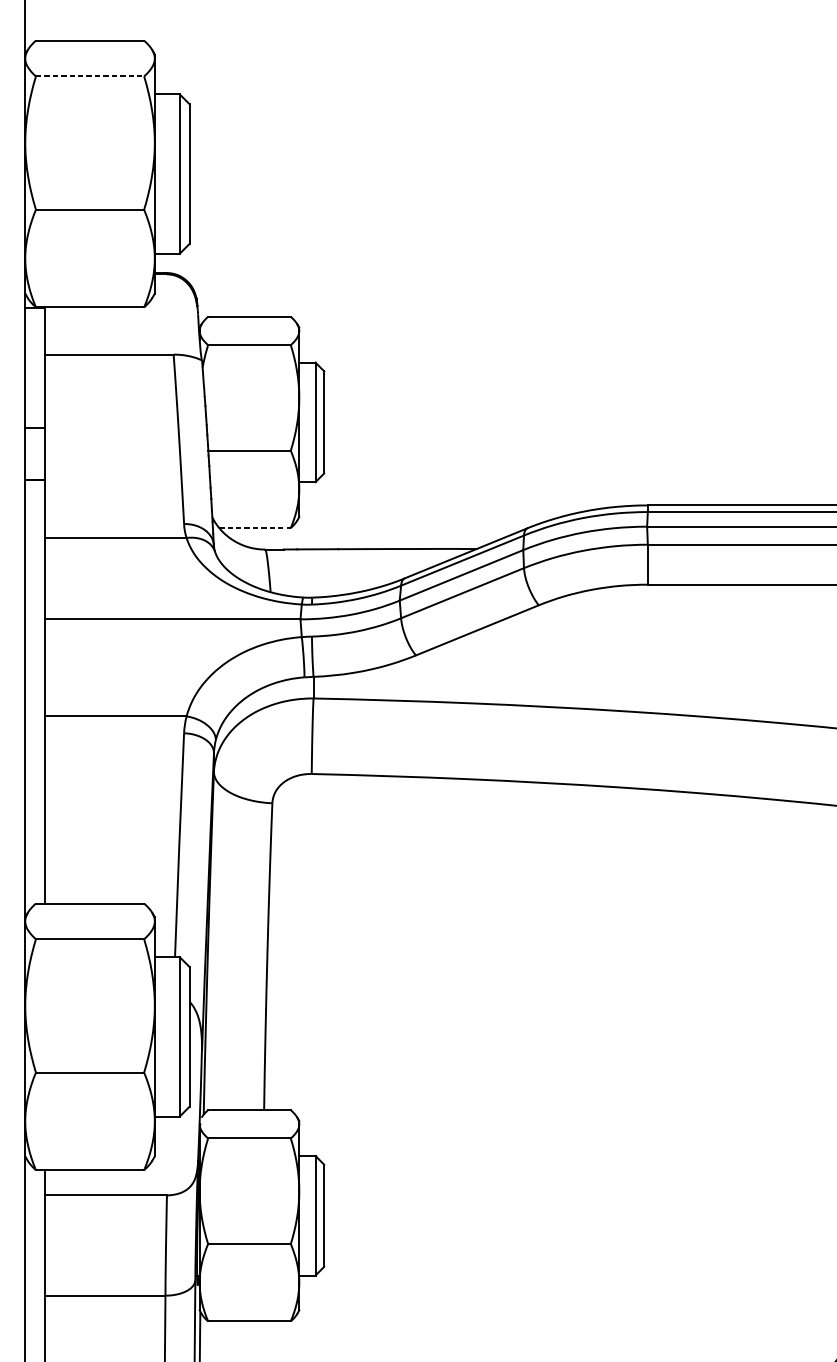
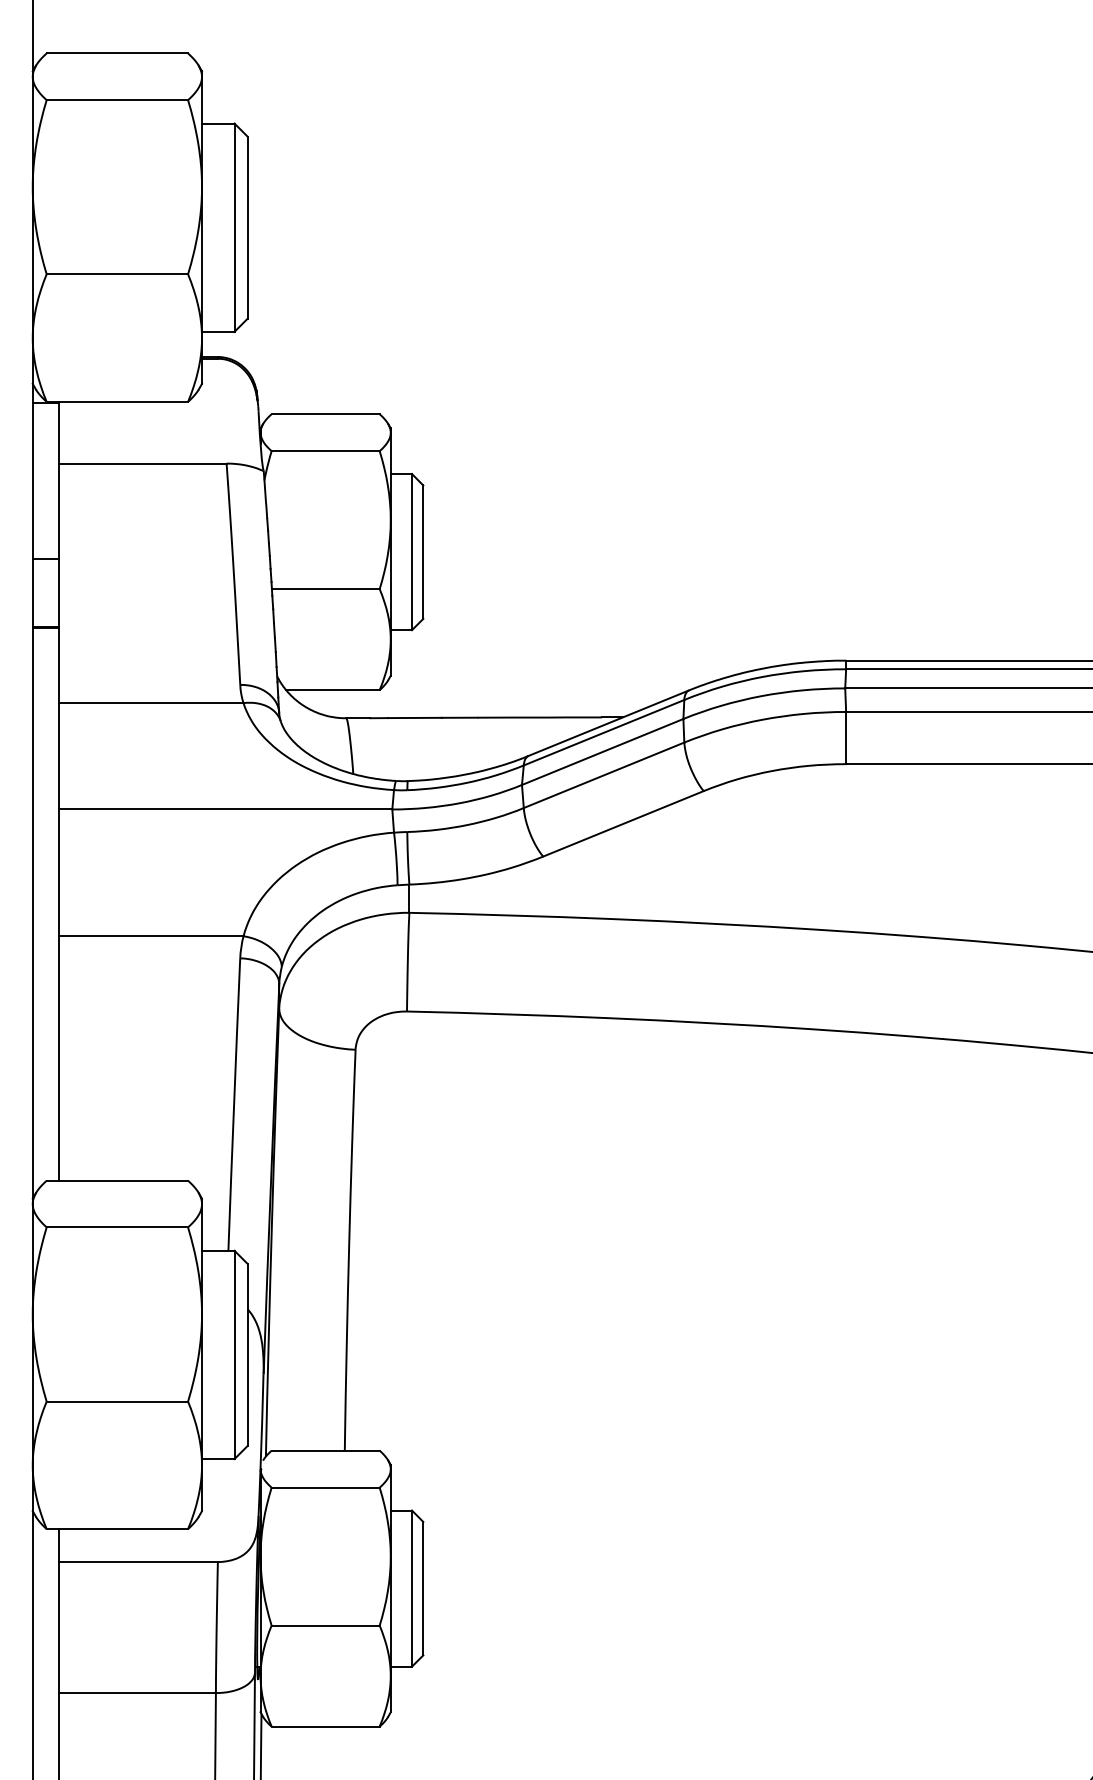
line: (90, 76) -> (117, 100), dashed -> solid
line: (254, 528) -> (332, 690), dashed -> solid

